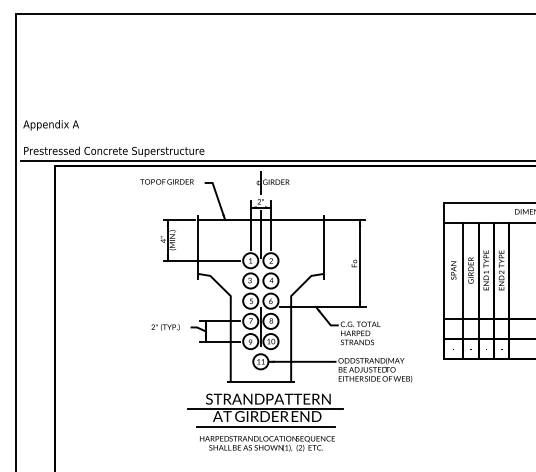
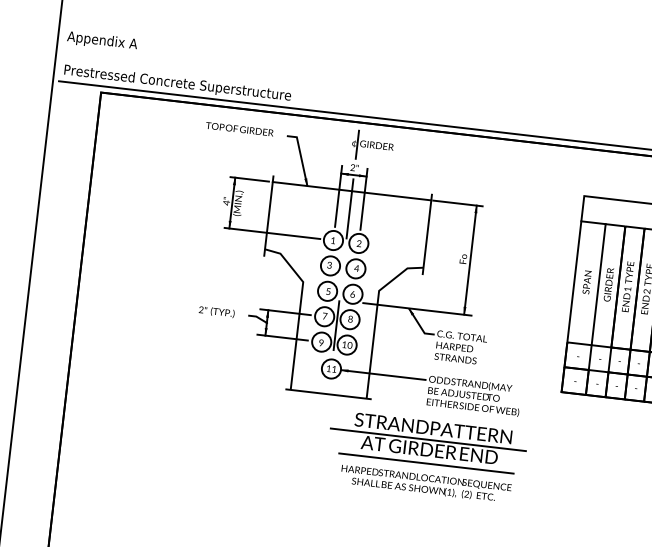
part: (265, 422) -> (426, 457), moved

